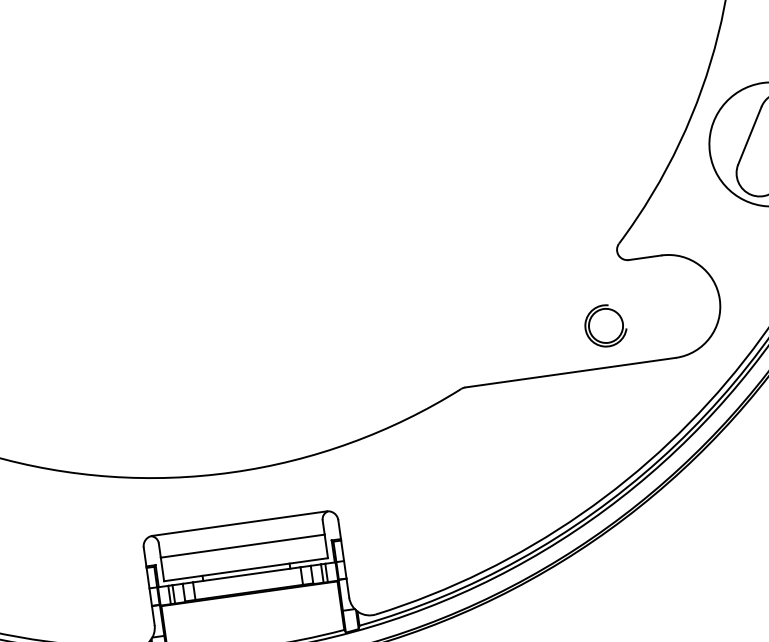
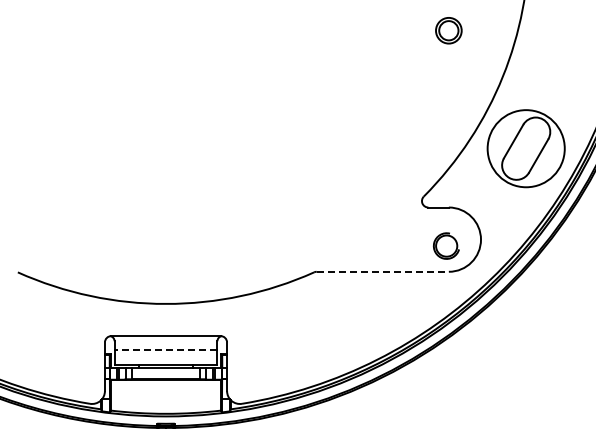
part: (604, 325) -> (445, 245), moved
line: (571, 372) -> (383, 271), solid -> dashed
line: (242, 546) -> (165, 350), solid -> dashed

